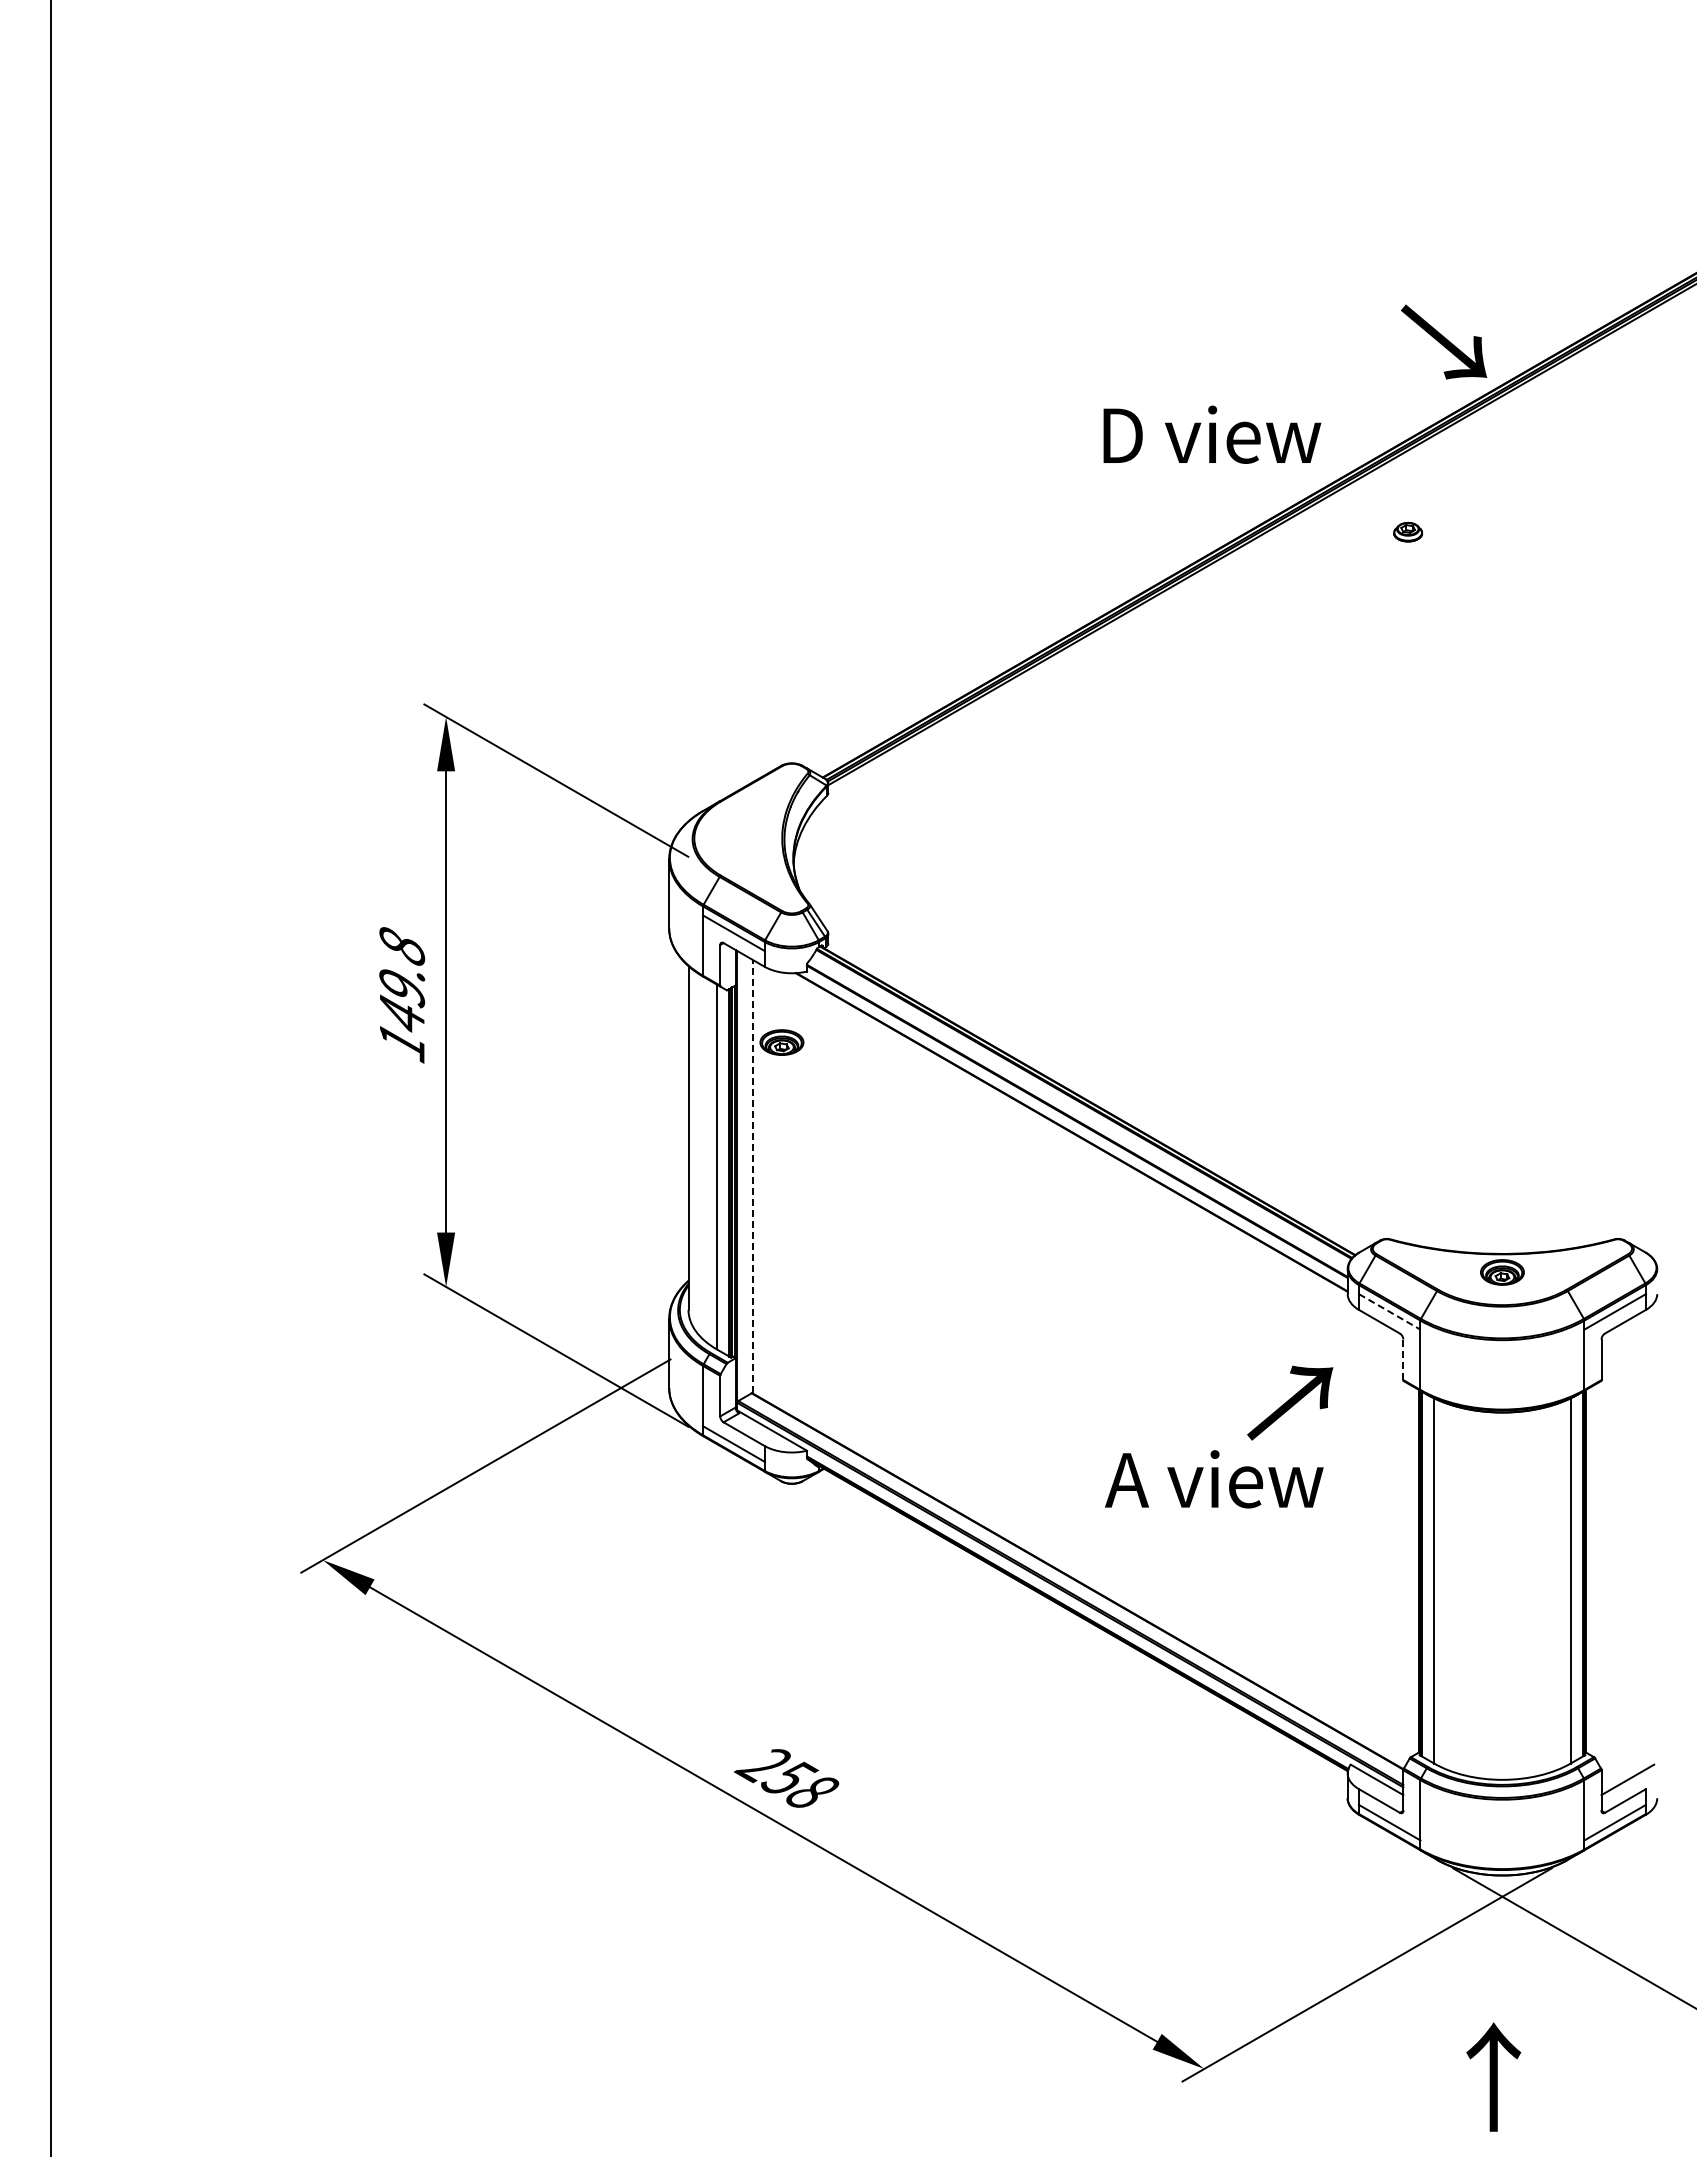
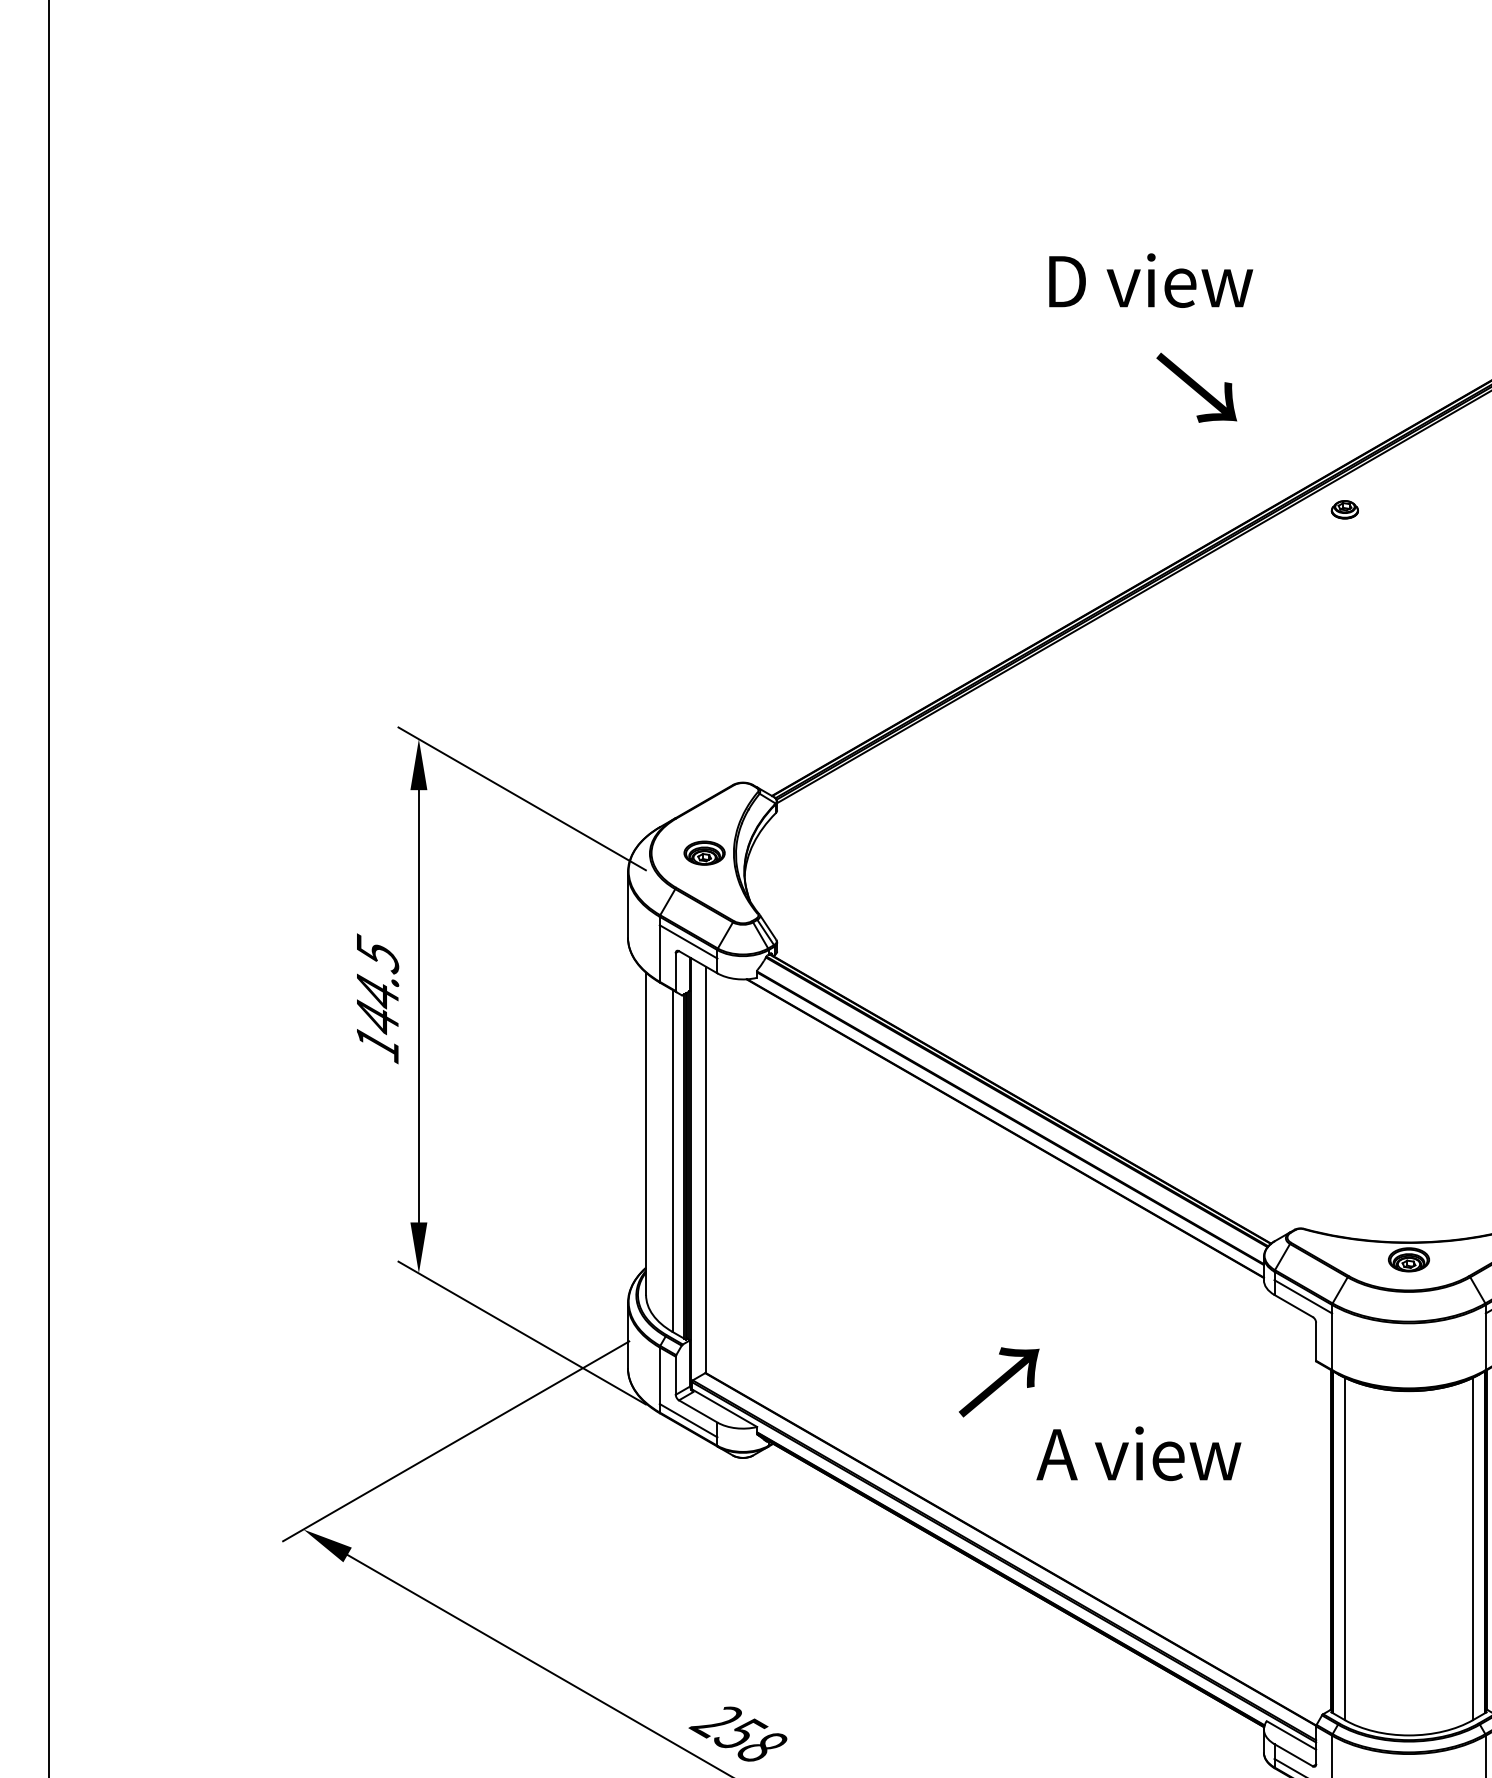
text: (1444, 341) -> (1197, 387), moved
text: (1212, 434) -> (1151, 280), moved
part: (1408, 531) -> (1345, 509), moved
text: (402, 966) -> (378, 973), 149.8 -> 144.5
part: (781, 1042) -> (704, 853), moved
line: (752, 1176) -> (706, 1169), dashed -> solid
line: (1390, 1312) -> (1304, 1297), dashed -> solid
line: (1403, 1360) -> (1316, 1342), dashed -> solid
text: (1290, 1402) -> (999, 1381), moved

